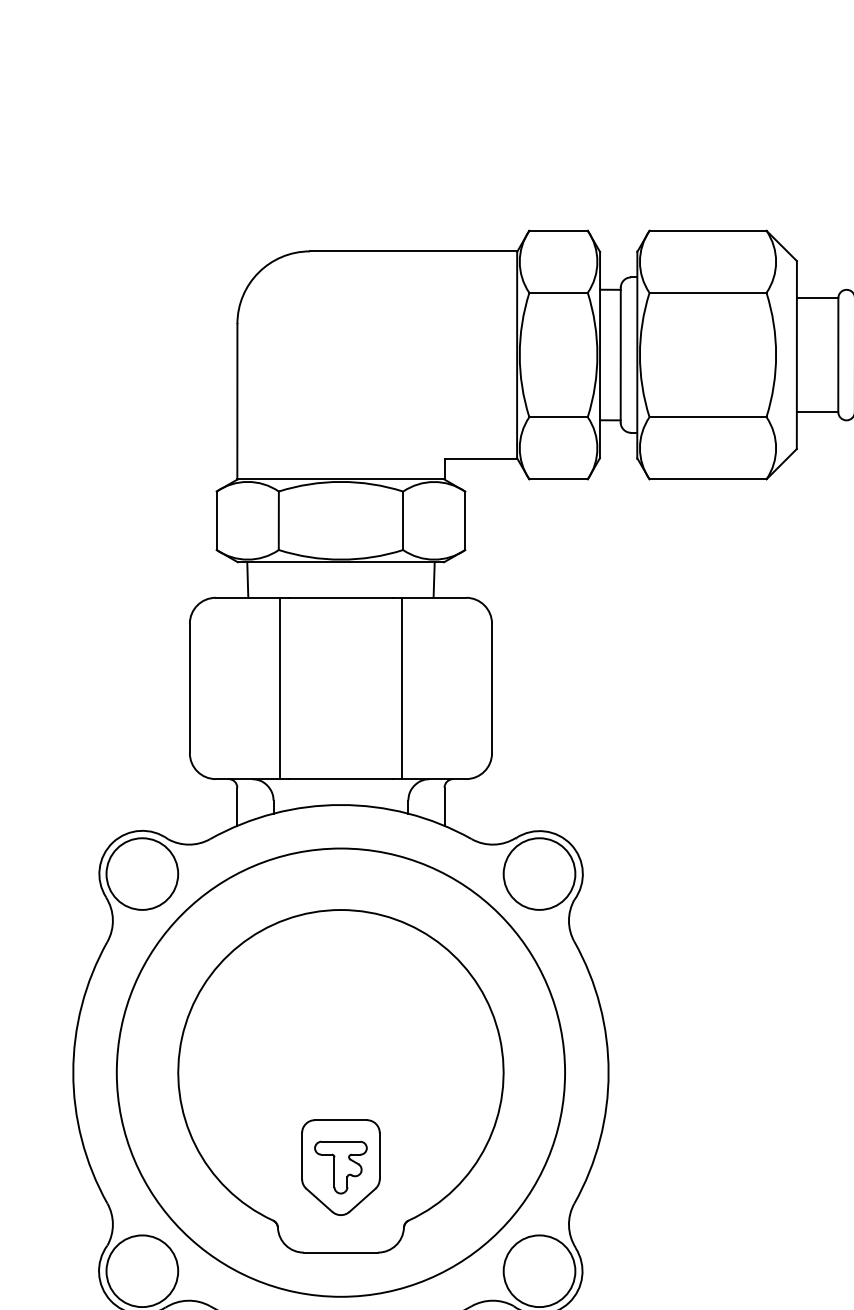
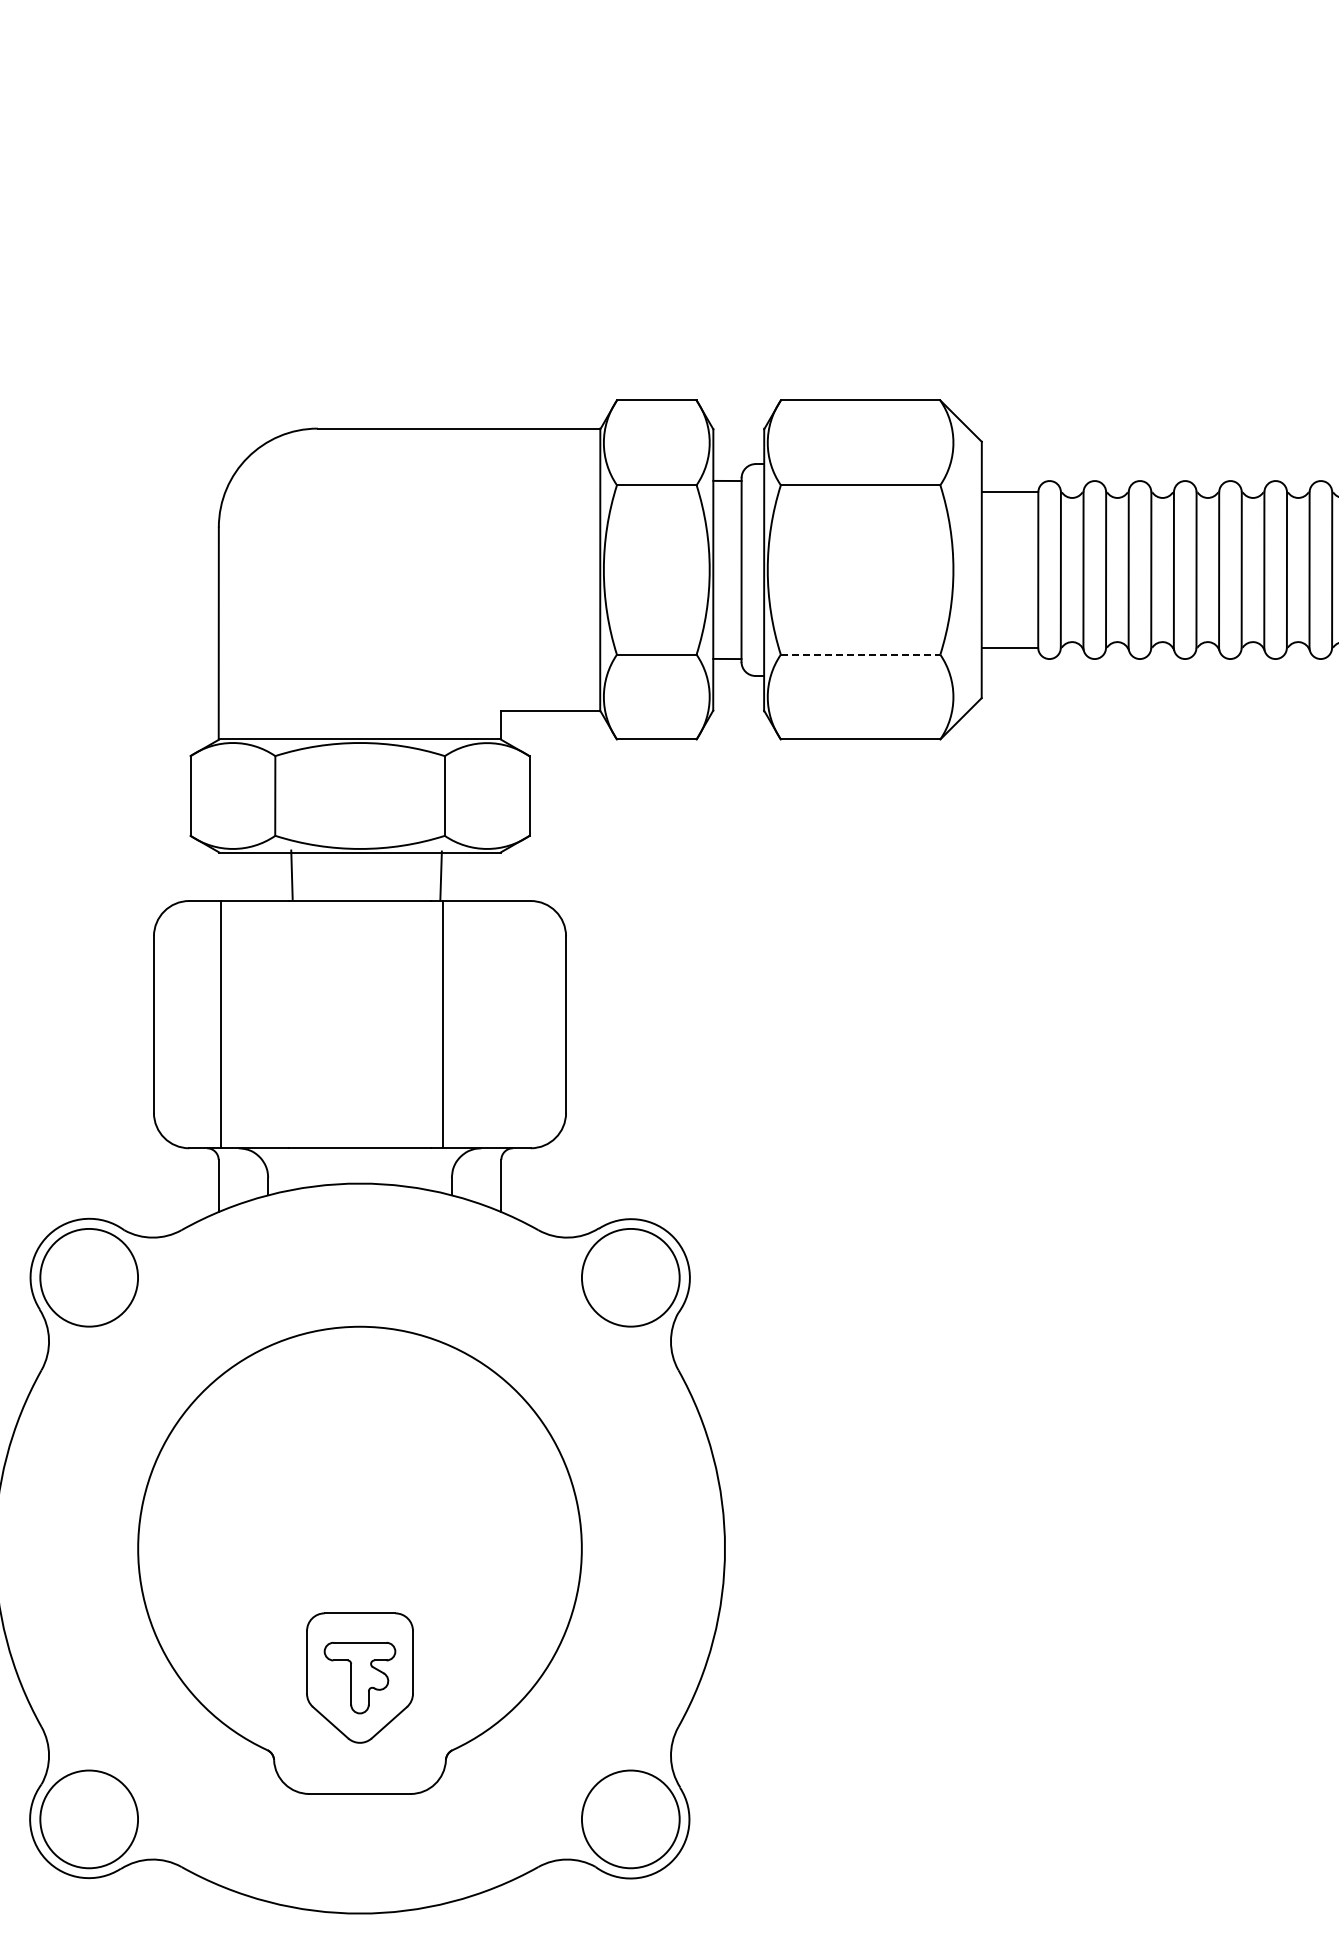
line: (707, 417) -> (860, 654), solid -> dashed
line: (247, 579) -> (291, 874), moved
line: (433, 579) -> (440, 875), moved
line: (279, 688) -> (220, 1024), moved
circle: (340, 1072) -> (359, 1548), removed

